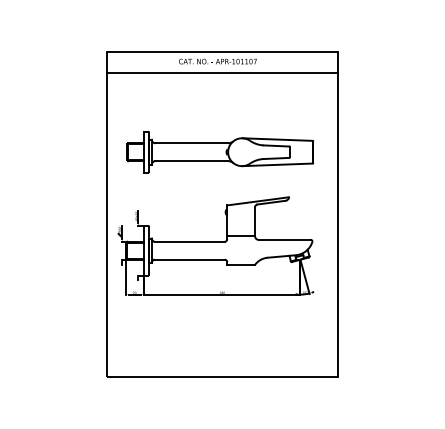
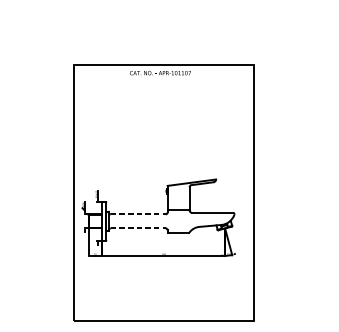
line: (222, 72) -> (163, 81), removed
part: (220, 152) -> (162, 144), removed
line: (189, 241) -> (138, 214), solid -> dashed
line: (189, 259) -> (138, 228), solid -> dashed

